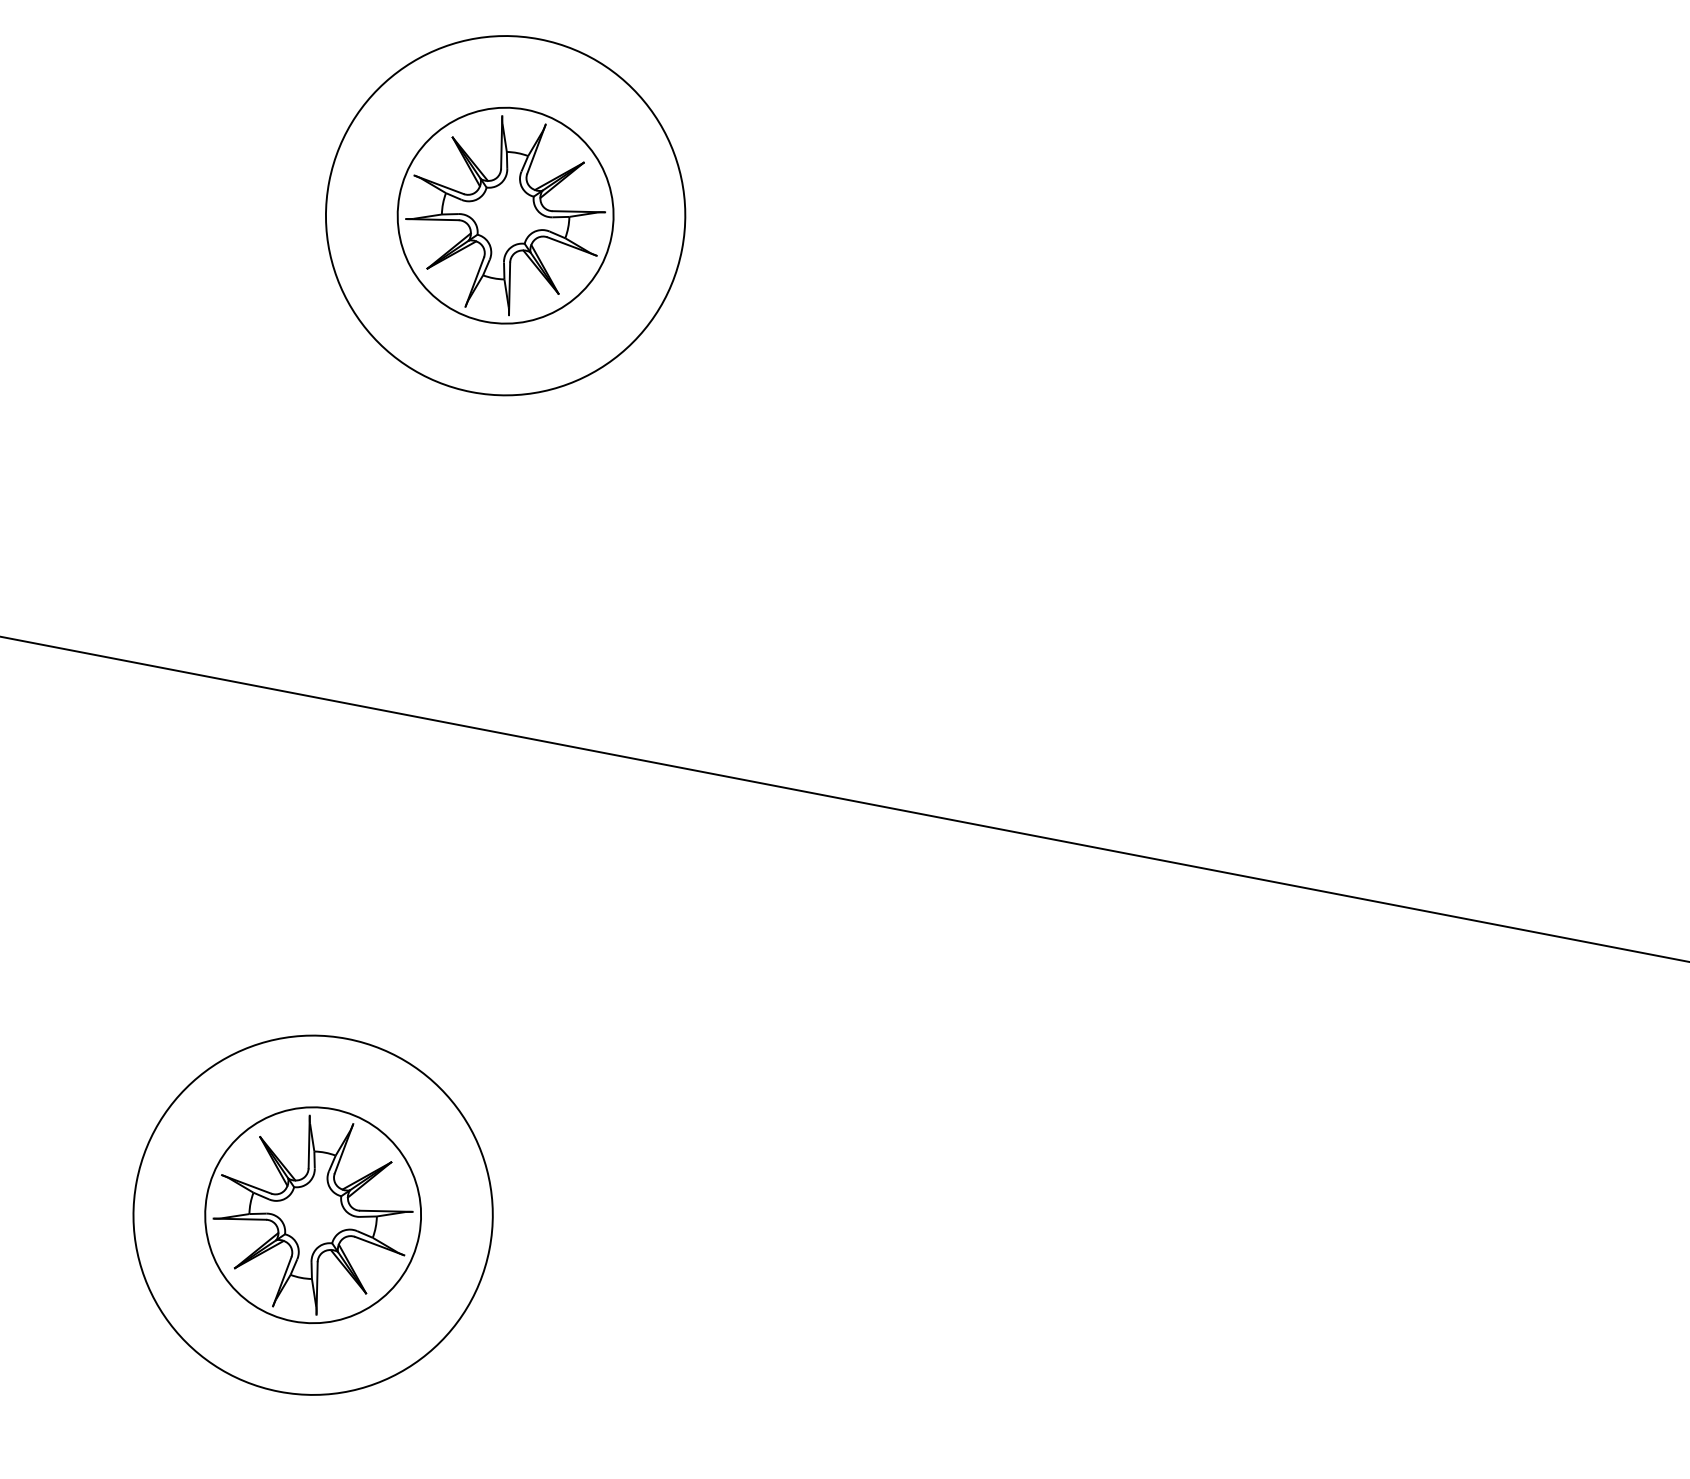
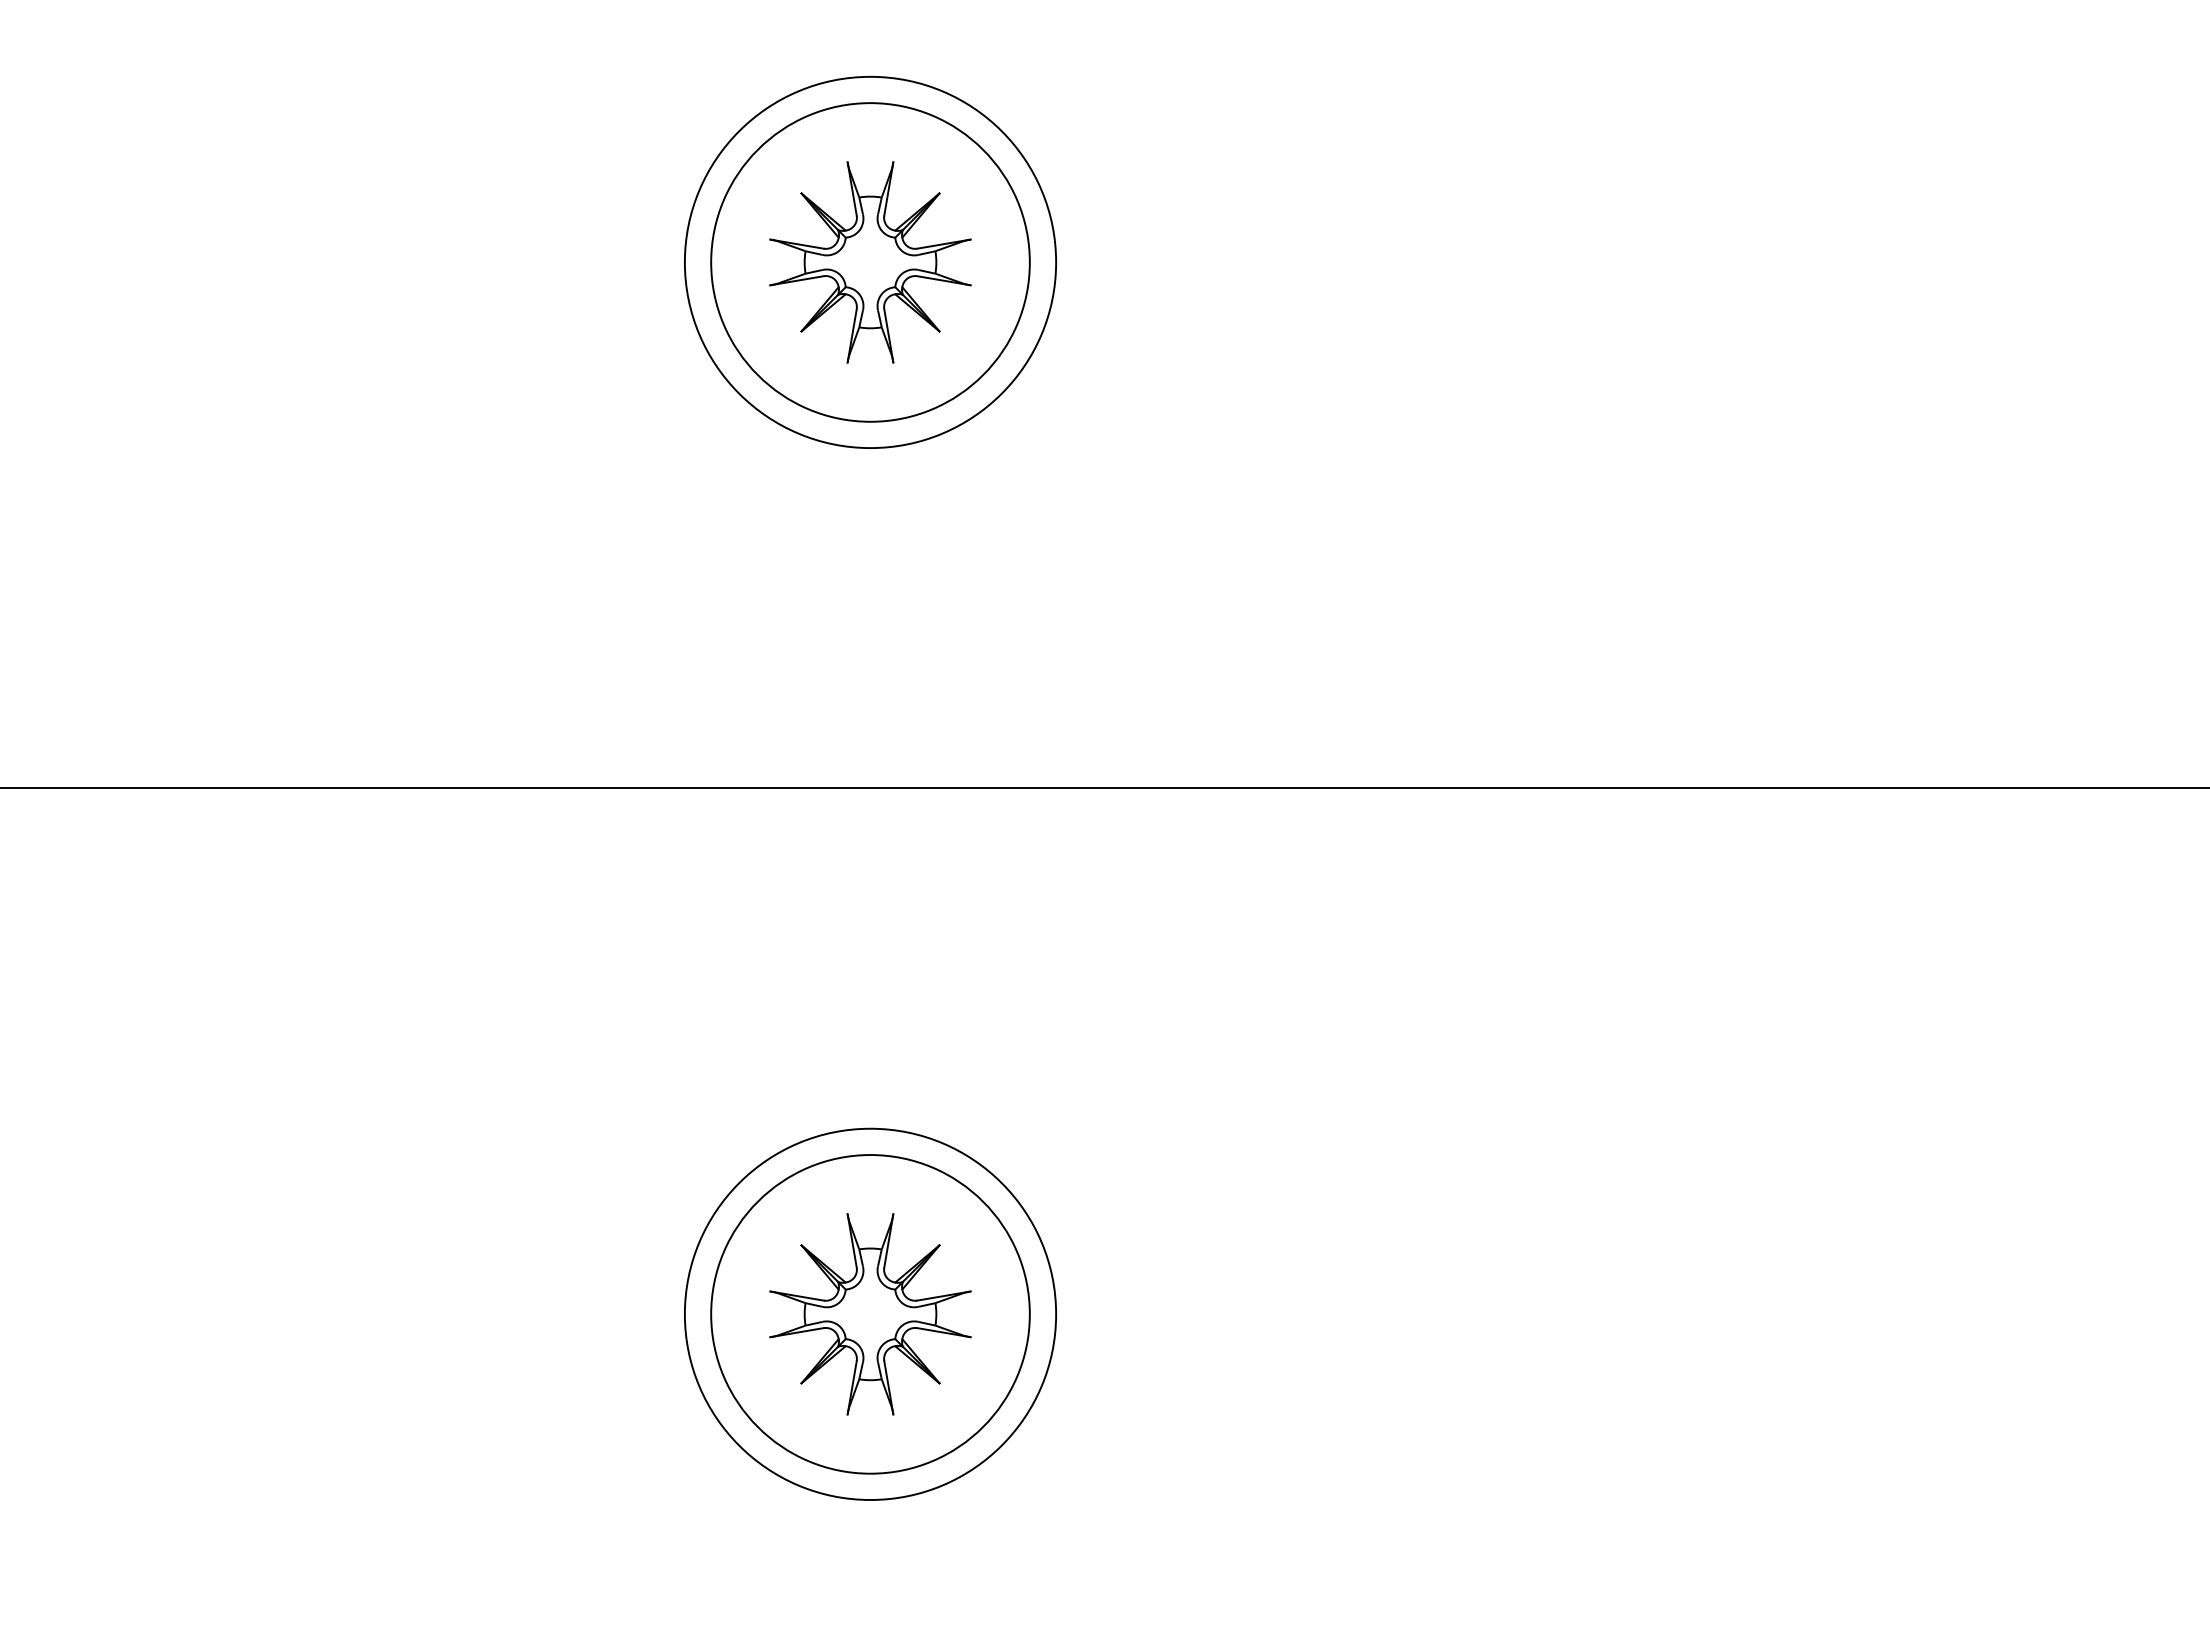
circle: (505, 215) -> (870, 262), size x1.43
circle: (313, 1215) -> (870, 1314), size x1.43

